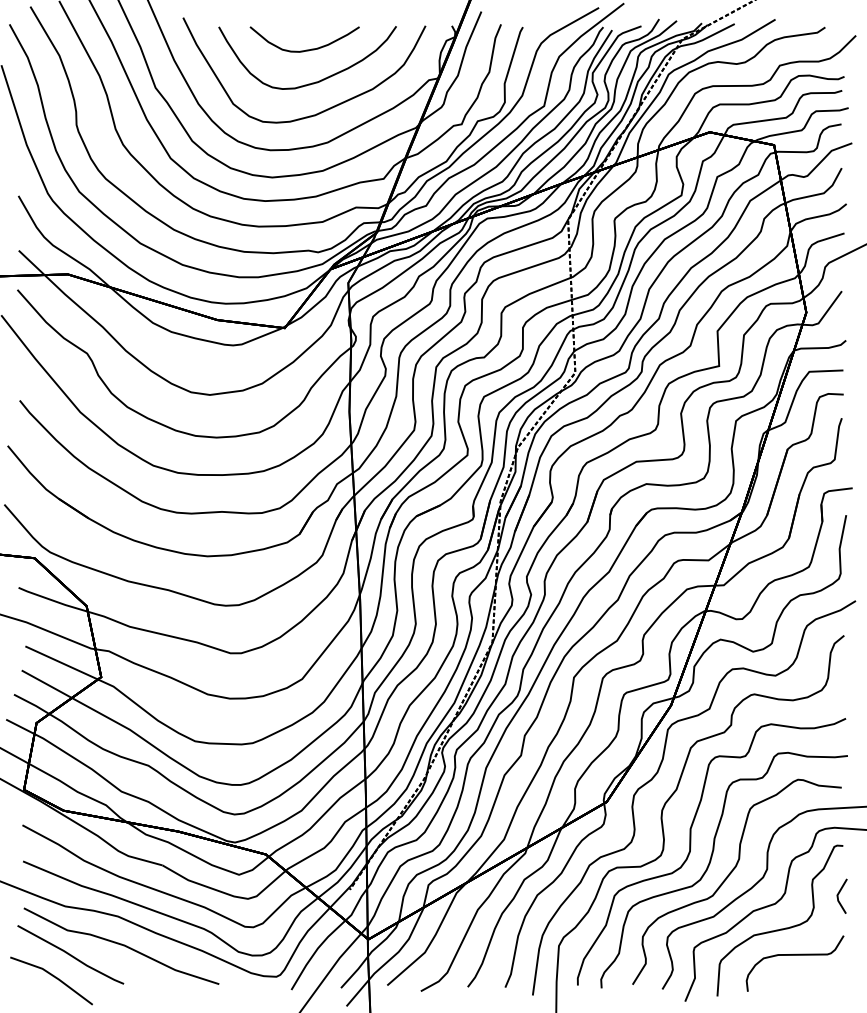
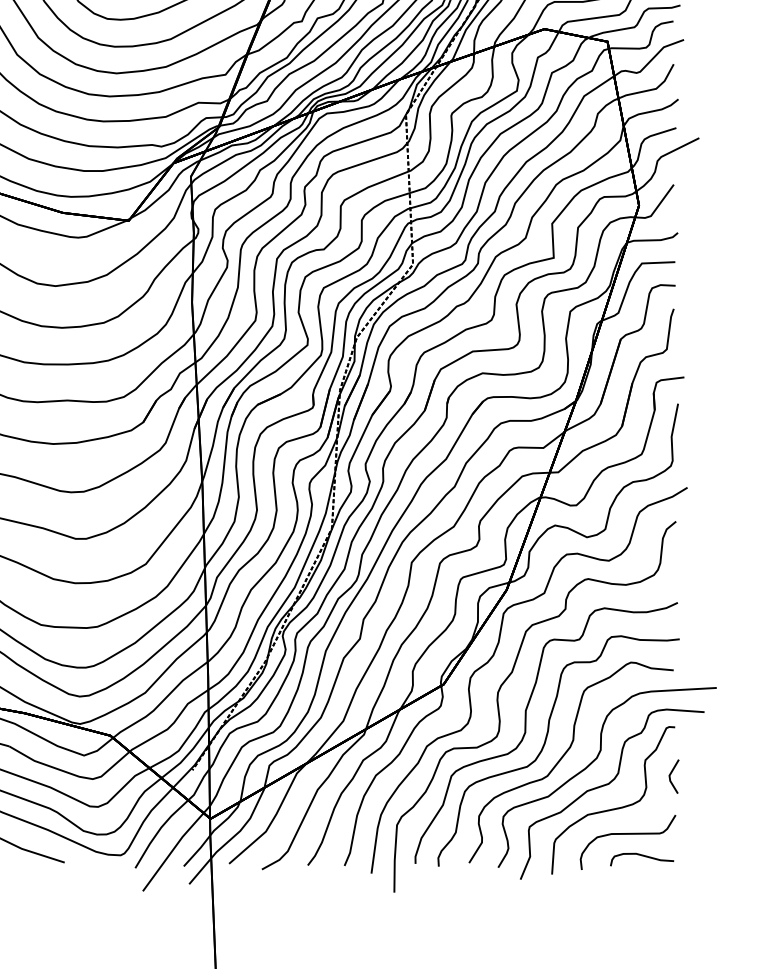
curve: (811, 978) -> (644, 857), added

